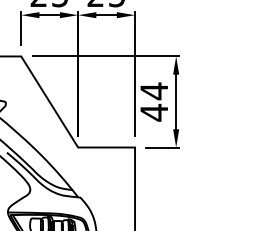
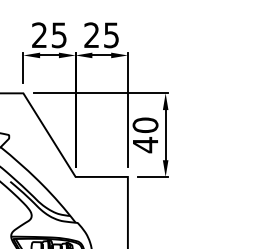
text: (154, 91) -> (145, 125), 44 -> 40

